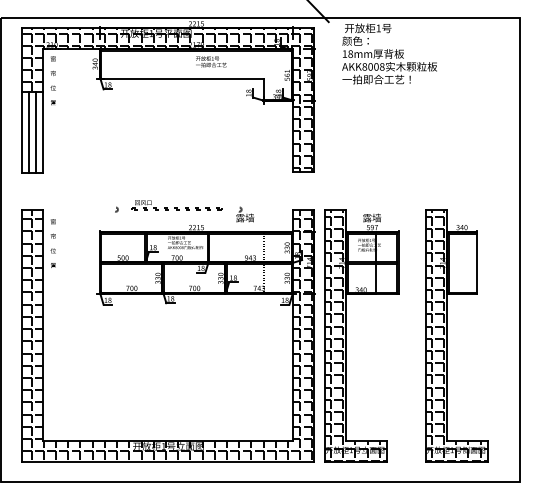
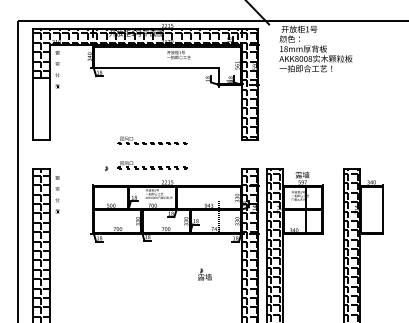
line: (28, 131) -> (38, 108), removed
line: (35, 131) -> (43, 108), removed
part: (176, 173) -> (152, 140), added
part: (245, 214) -> (205, 274), moved

